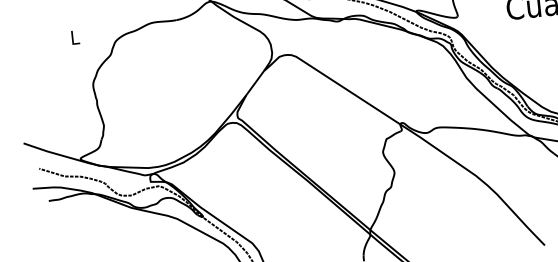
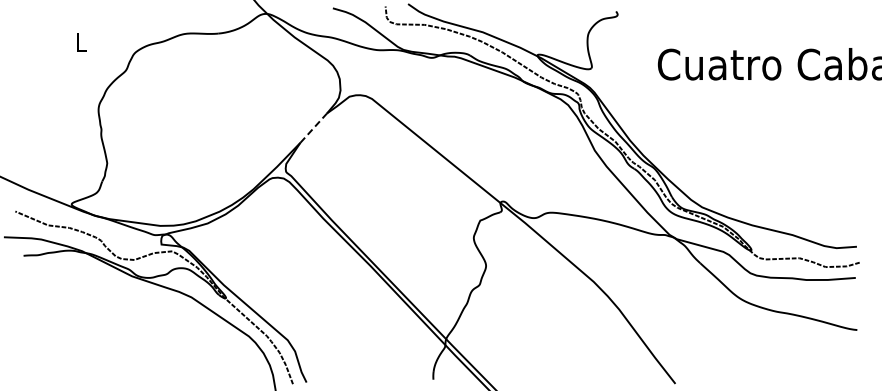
line: (255, 83) -> (313, 128), solid -> dashed

